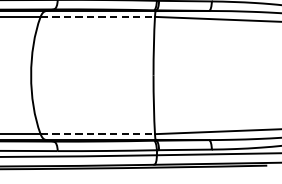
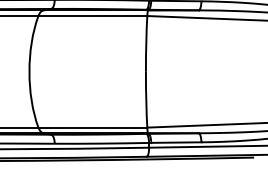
line: (98, 17) -> (93, 16), dashed -> solid
line: (98, 134) -> (93, 127), dashed -> solid

